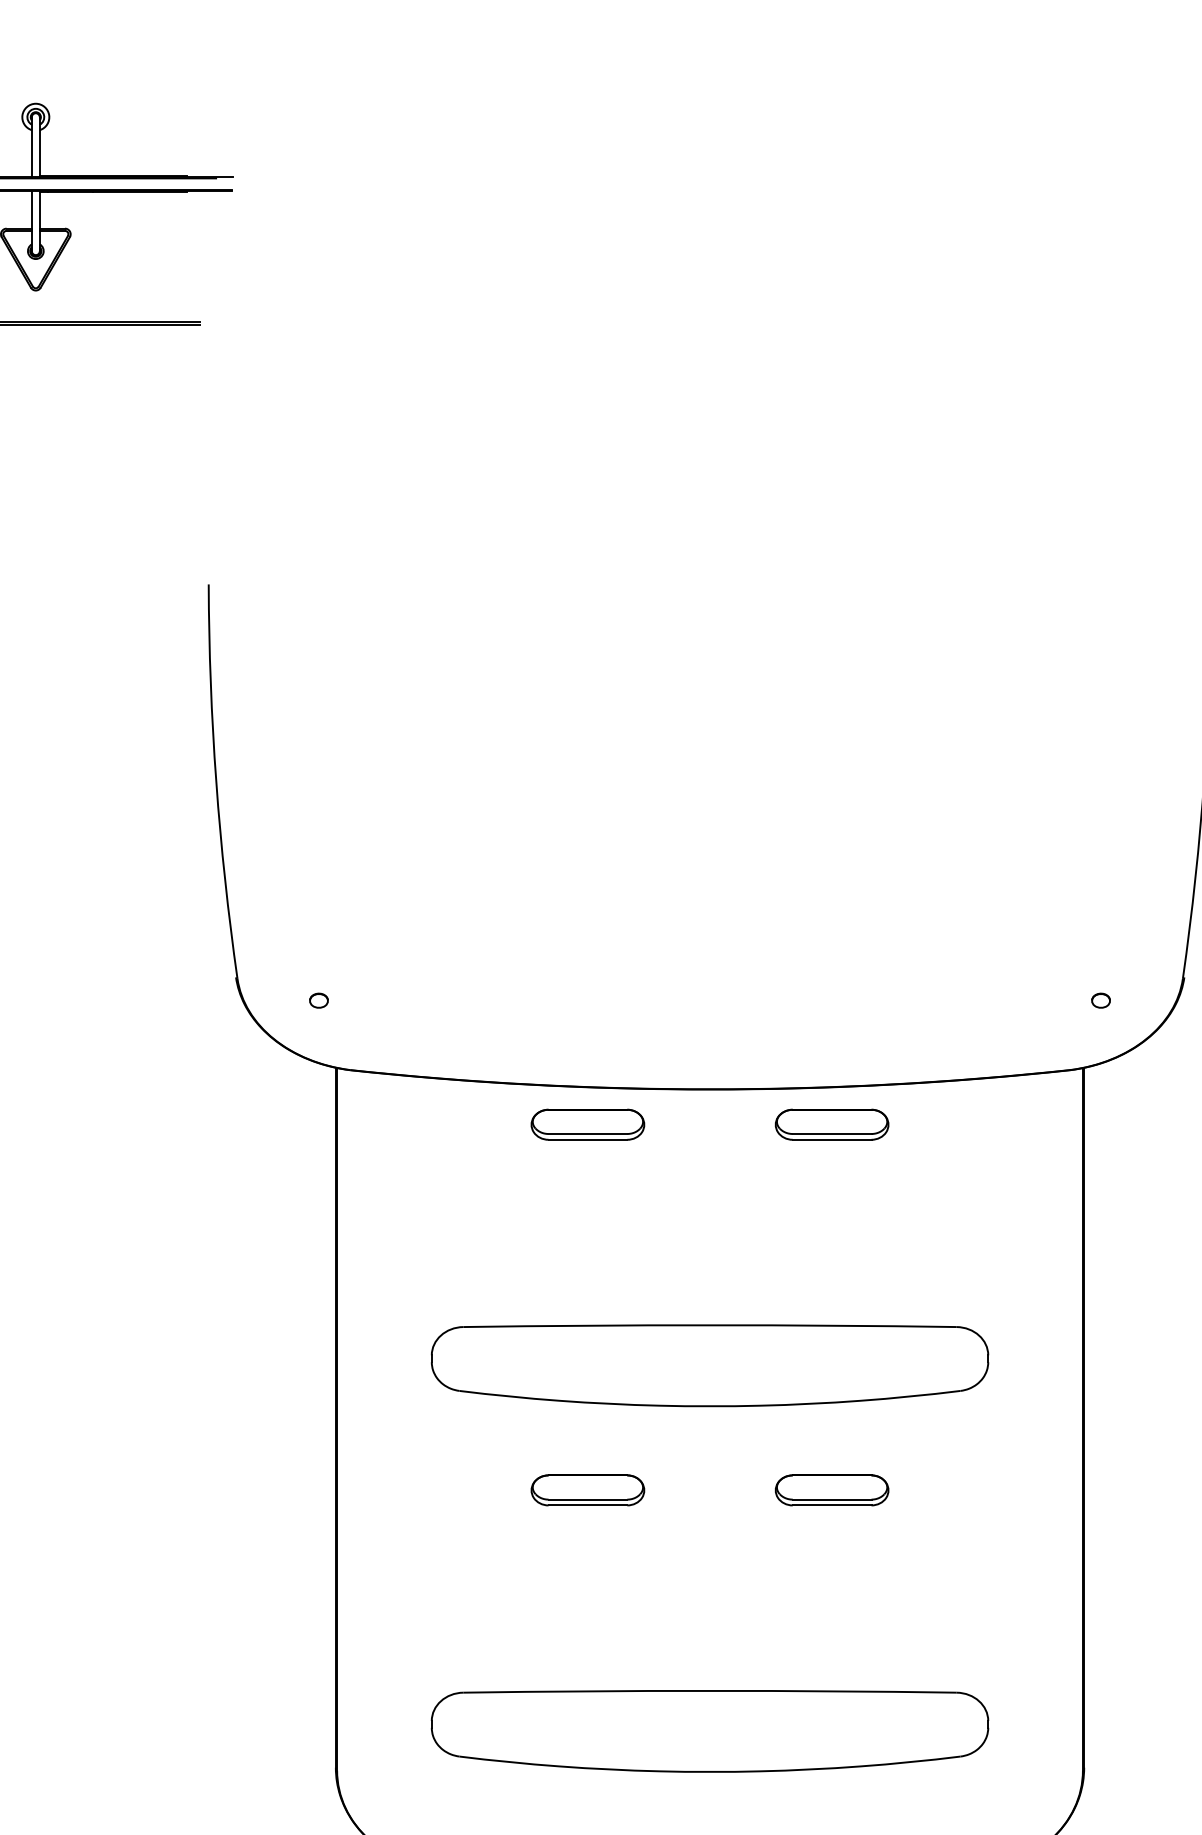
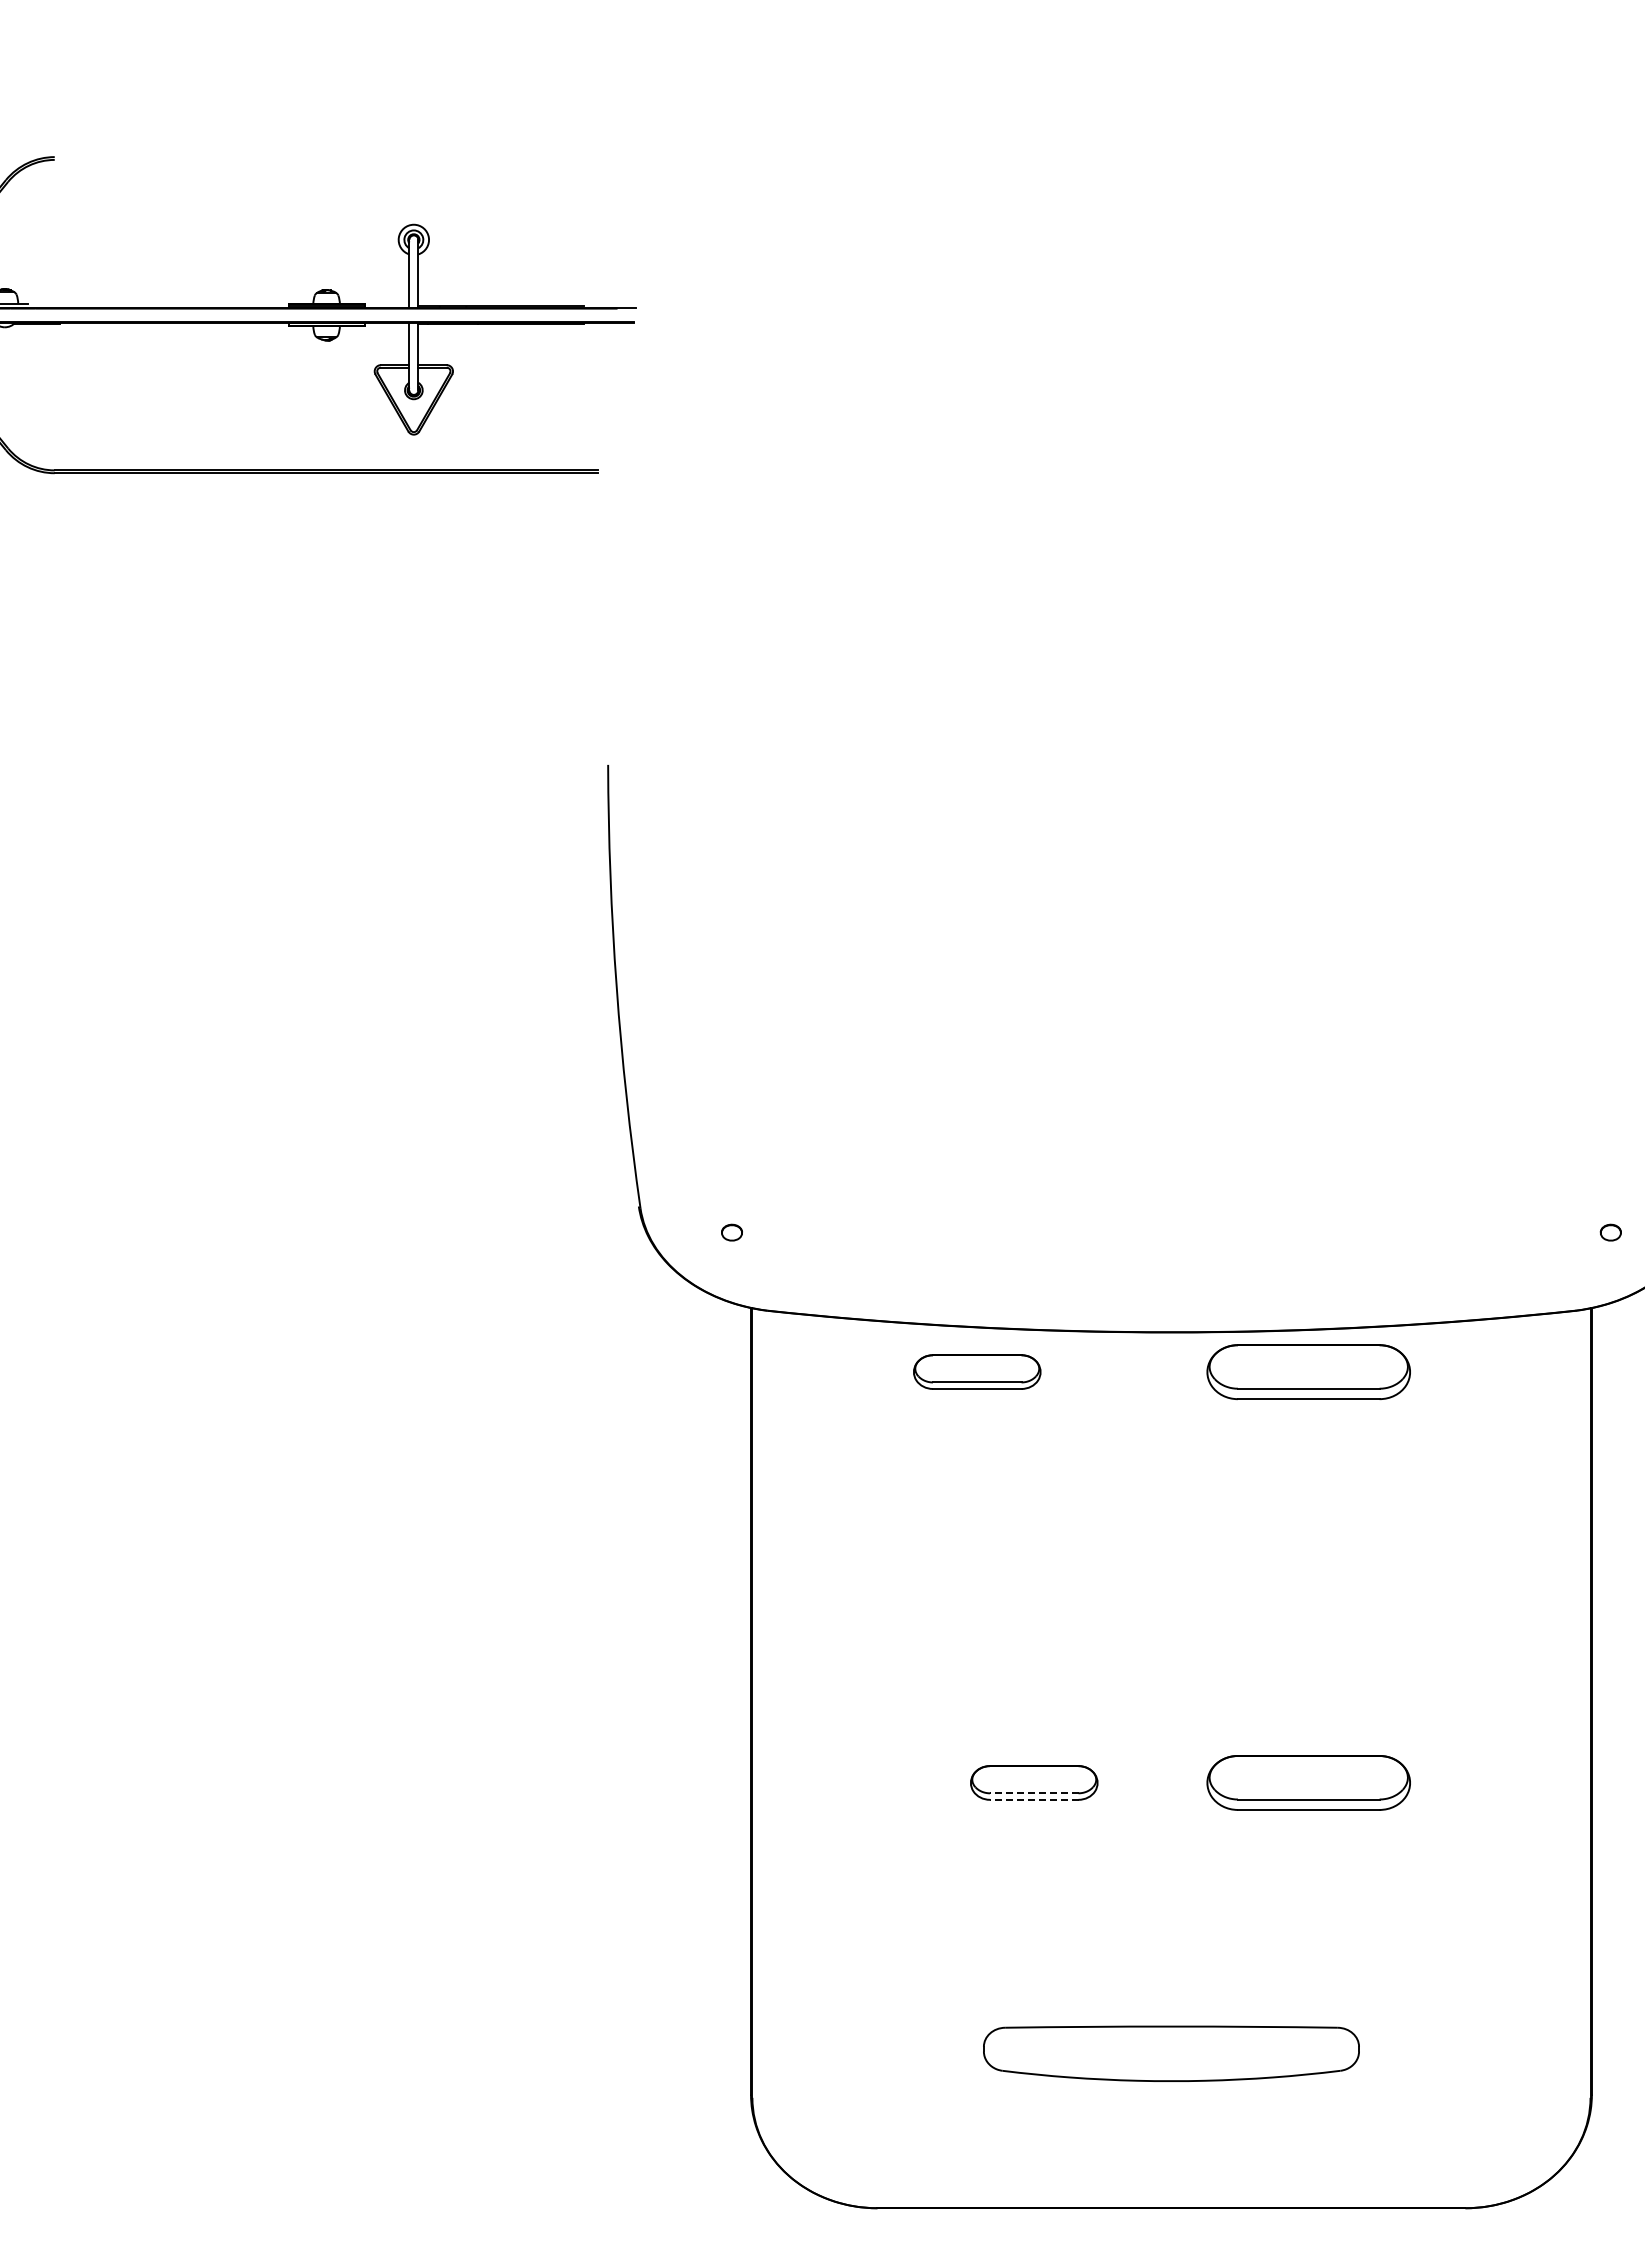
part: (588, 1124) -> (977, 1371), moved
part: (831, 1124) -> (1308, 1371), size x1.6
part: (710, 1365) -> (1171, 1642), removed
part: (831, 1489) -> (1308, 1782), size x1.6
line: (587, 1499) -> (1033, 1793), solid -> dashed
line: (587, 1505) -> (1033, 1799), solid -> dashed
part: (710, 1731) -> (1171, 2053), size x0.6

